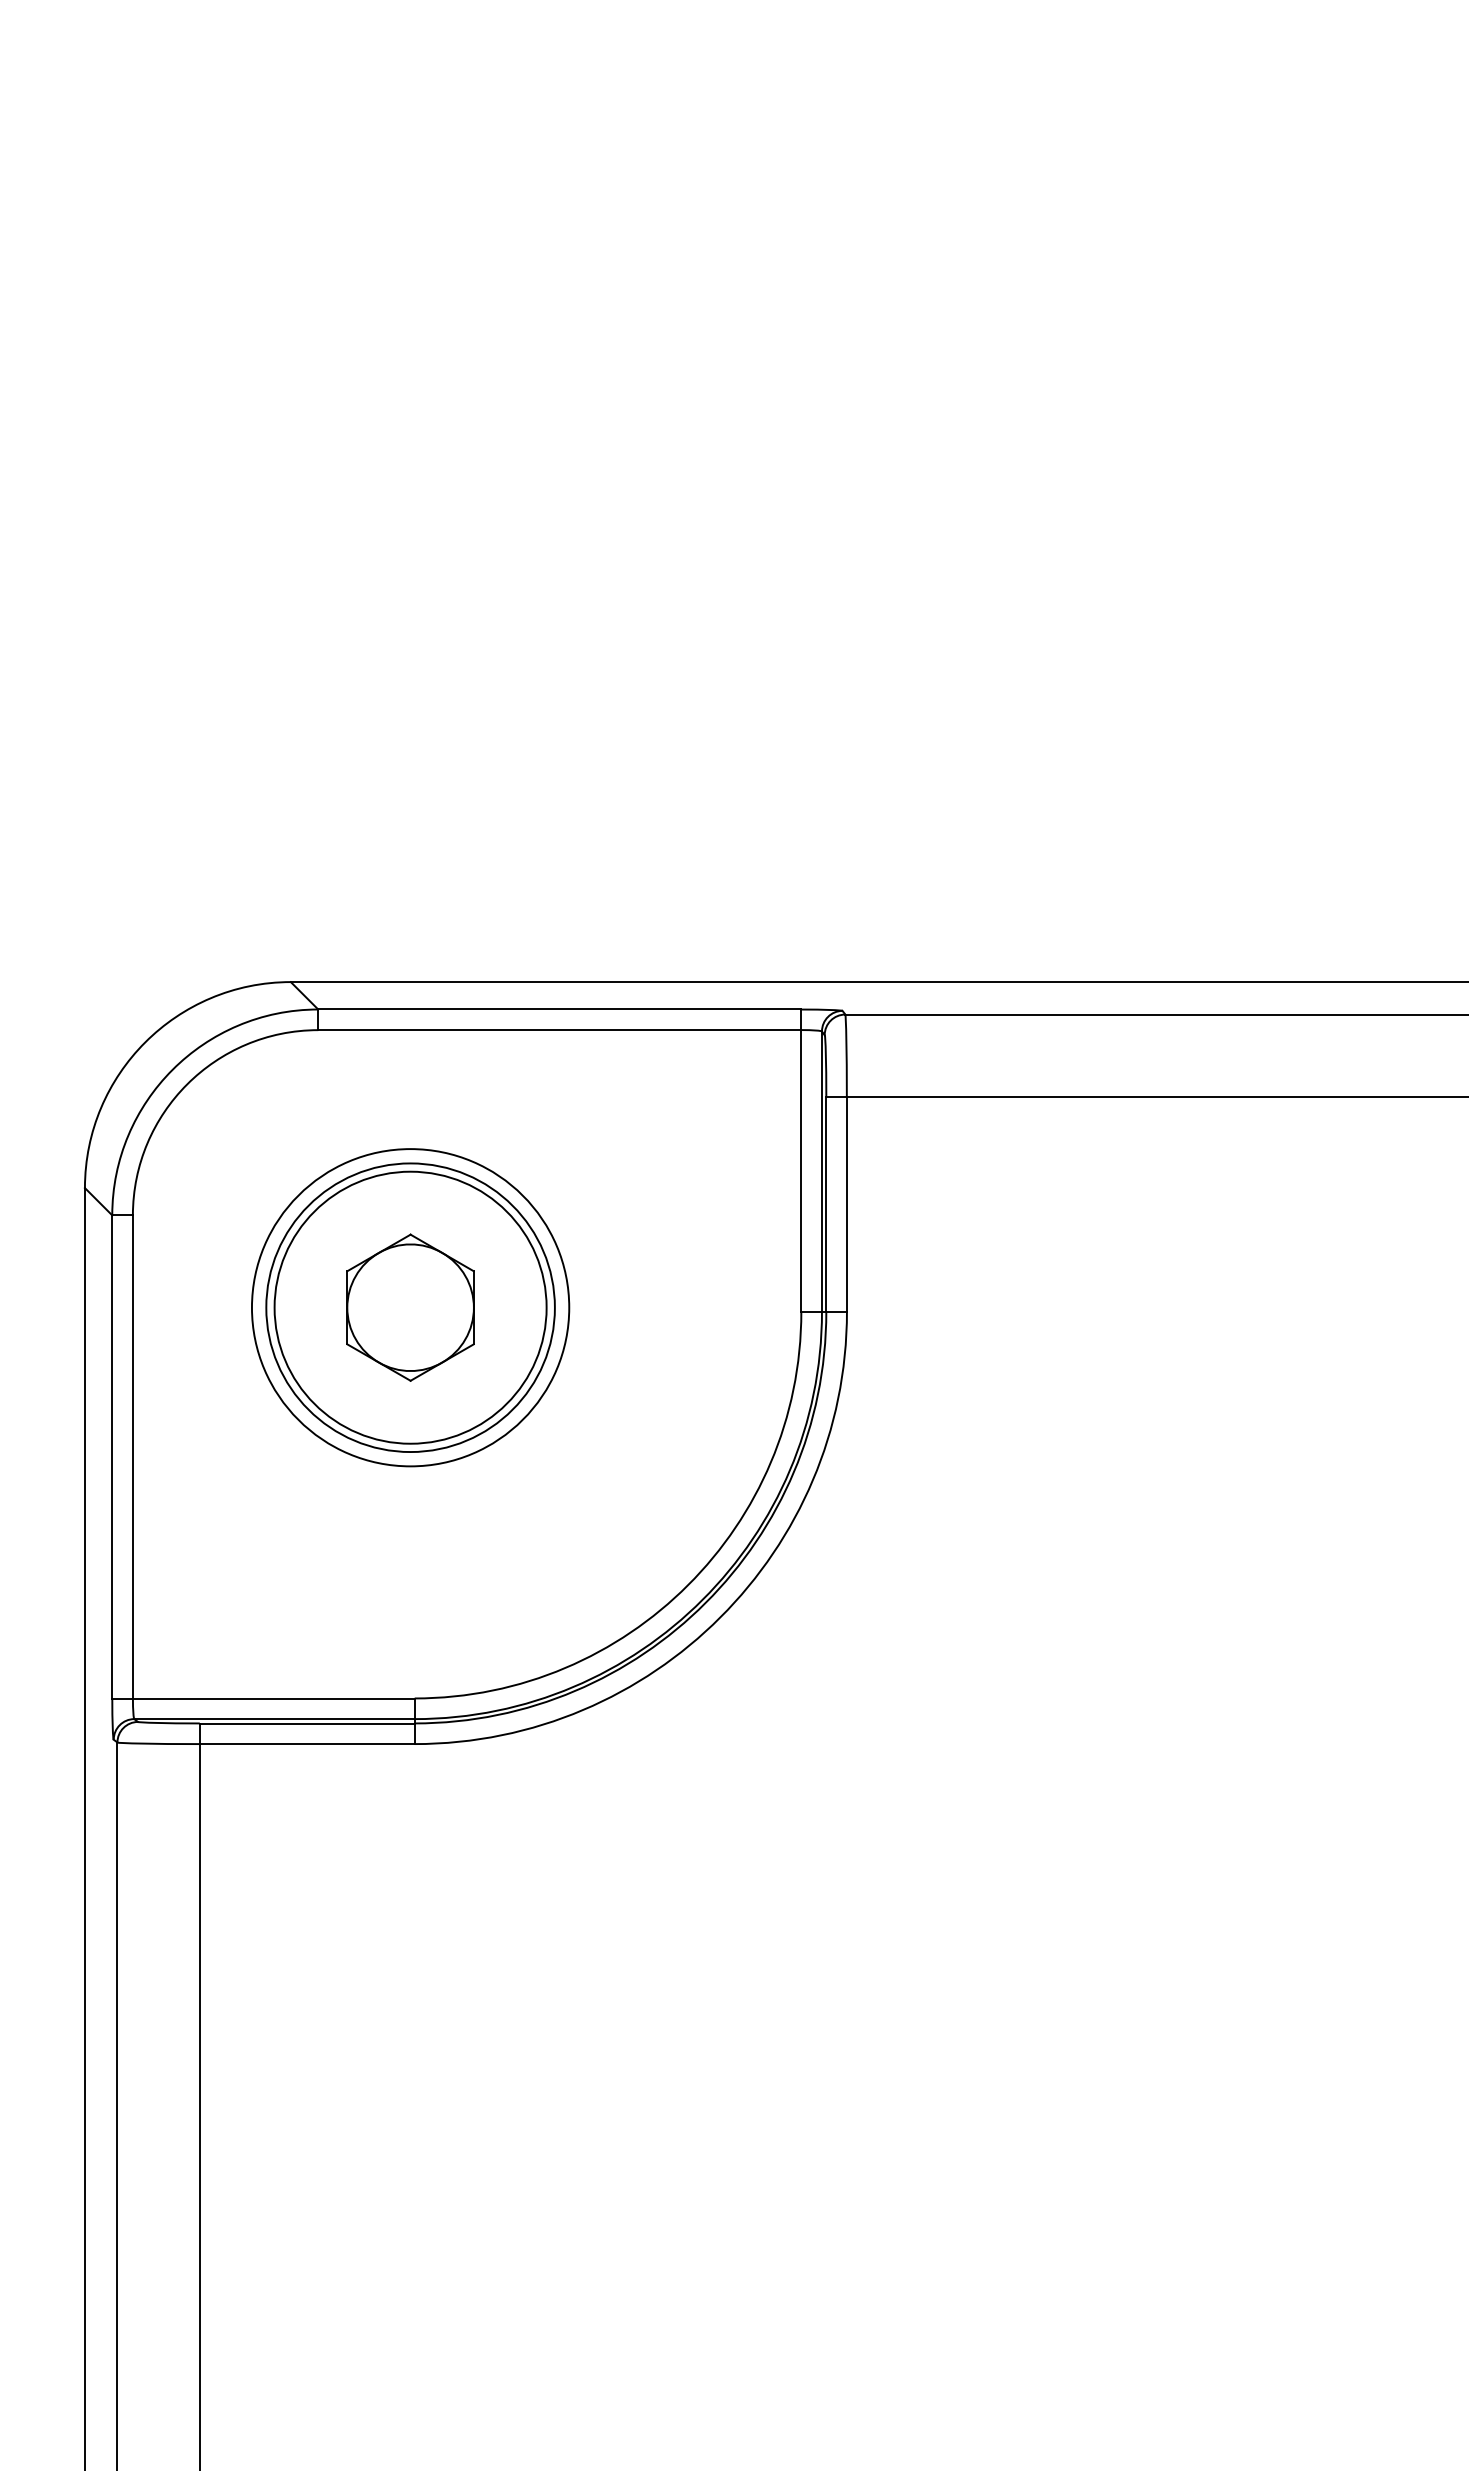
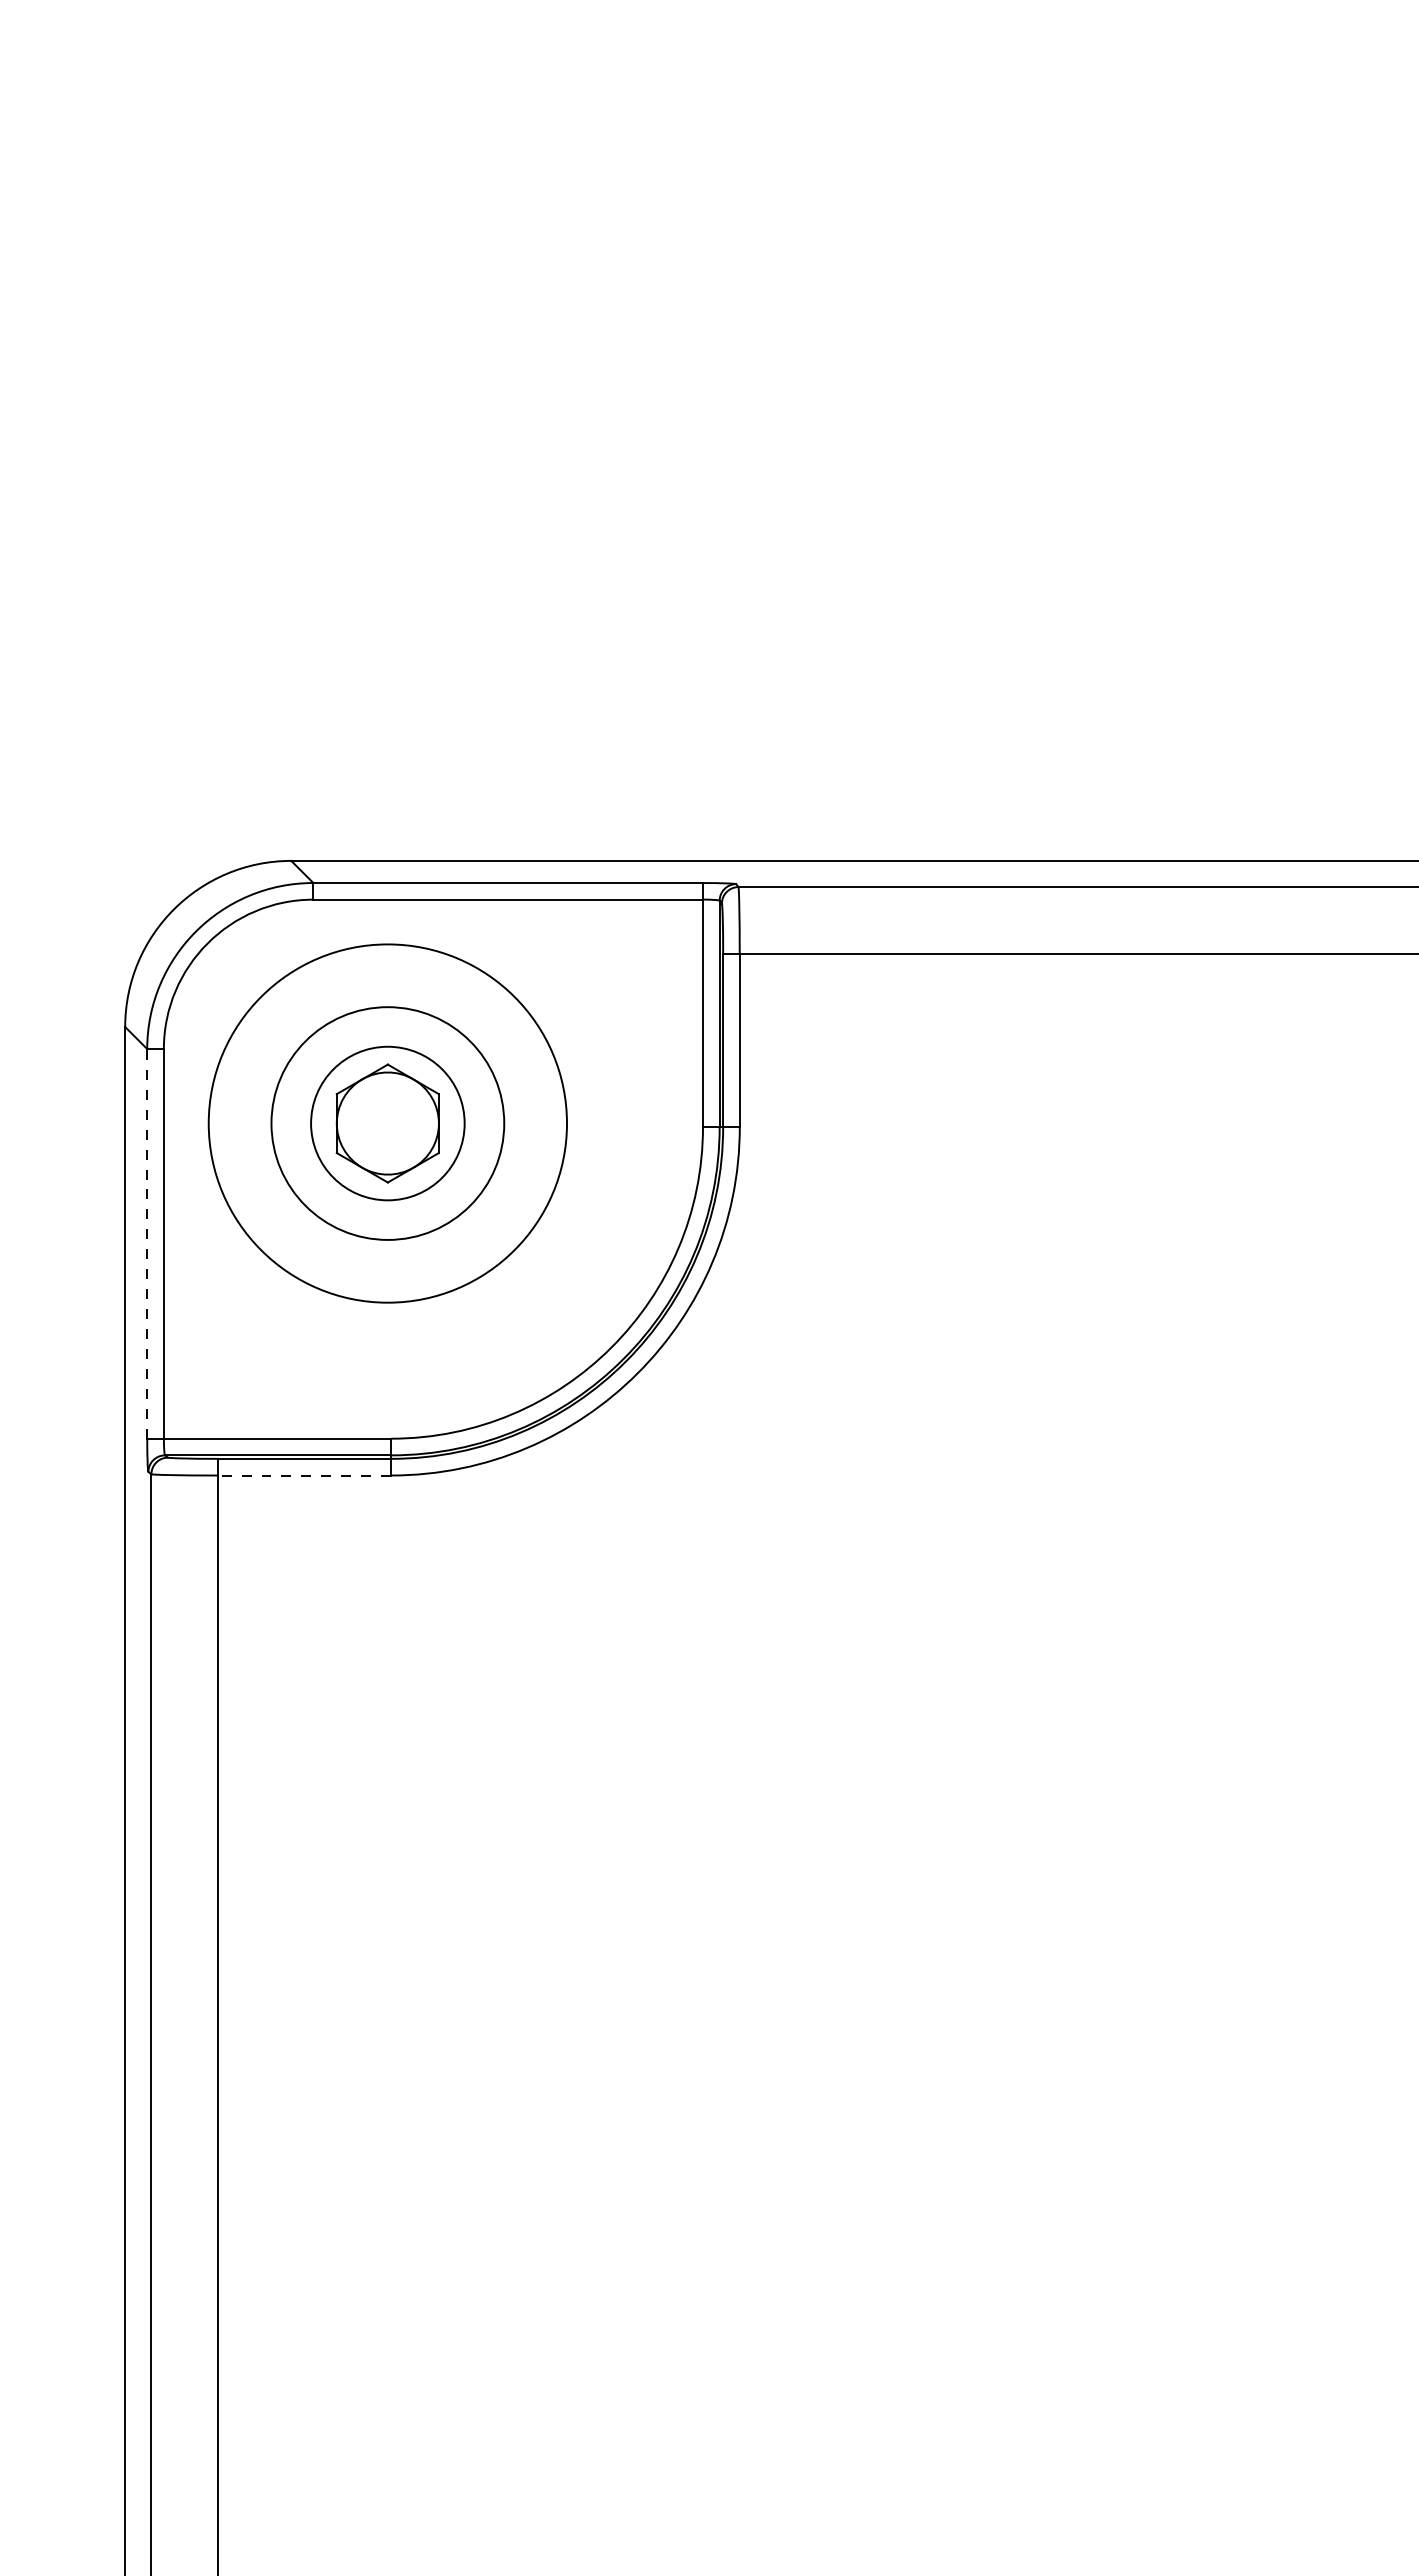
circle: (410, 1307) -> (387, 1123), size x0.7
circle: (410, 1307) -> (387, 1123), size x1.4
line: (112, 1456) -> (147, 1243), solid -> dashed
line: (307, 1744) -> (304, 1475), solid -> dashed

